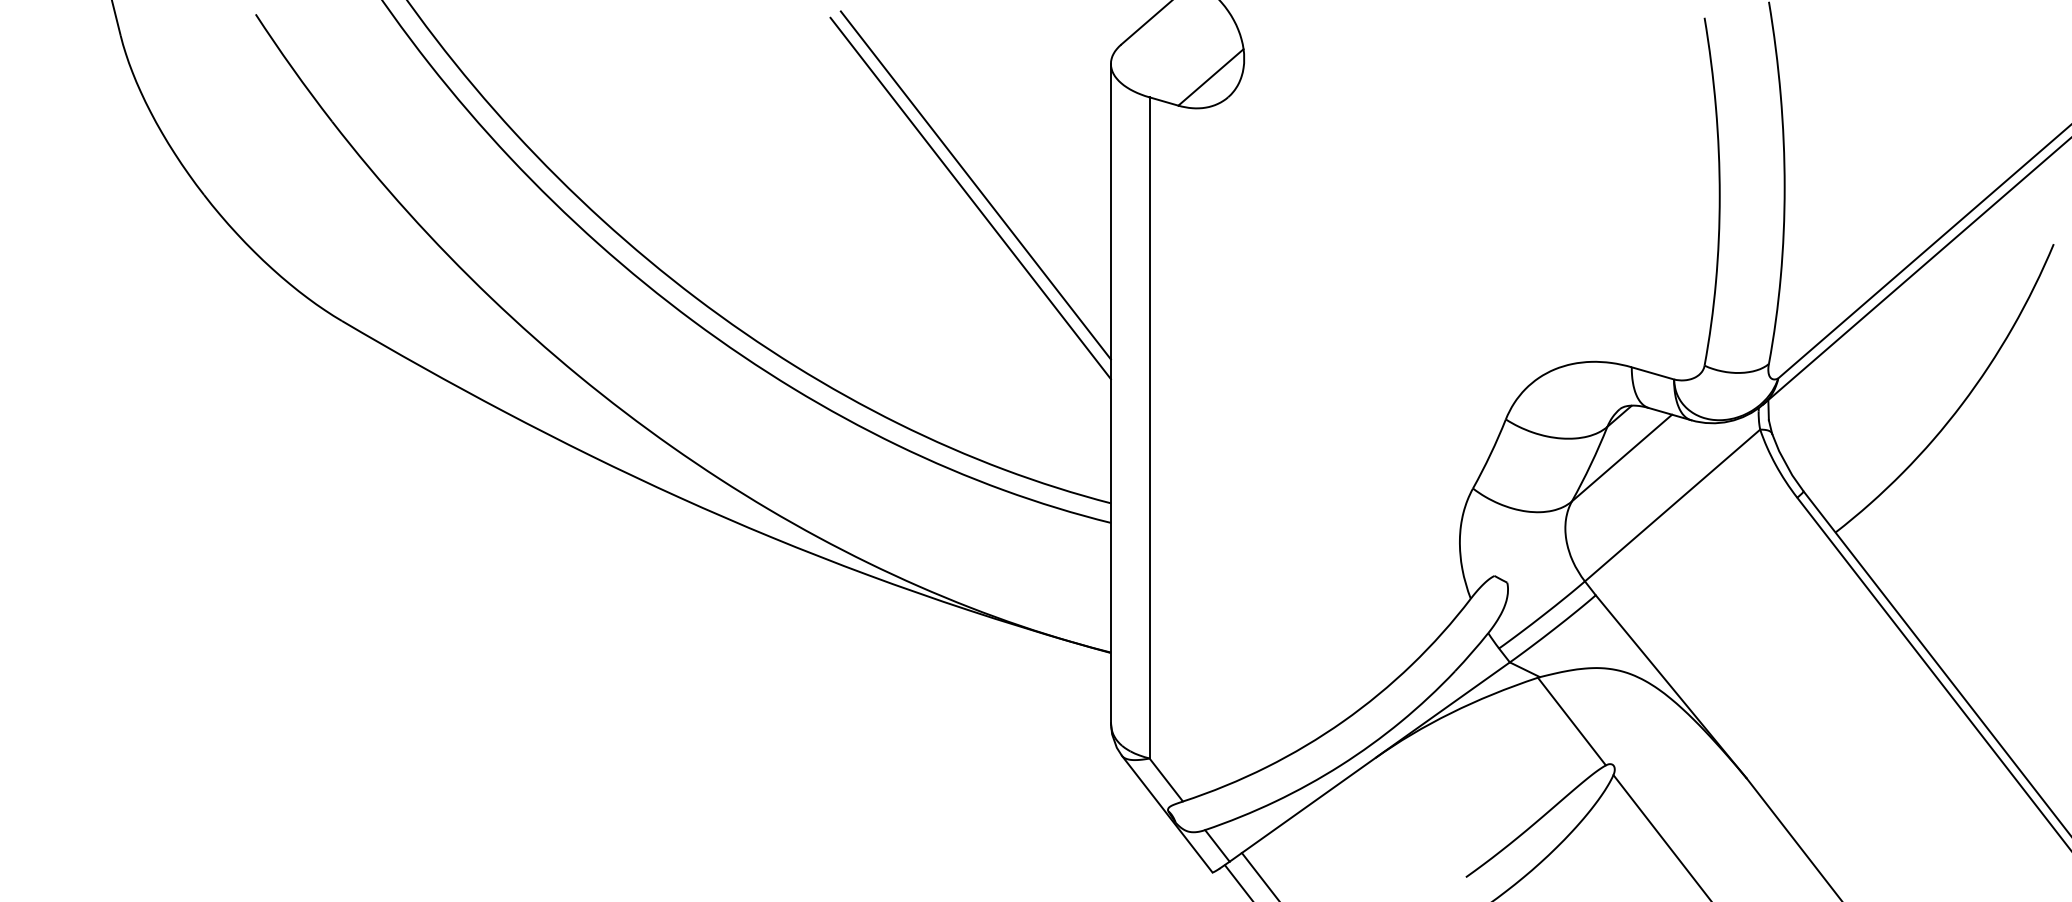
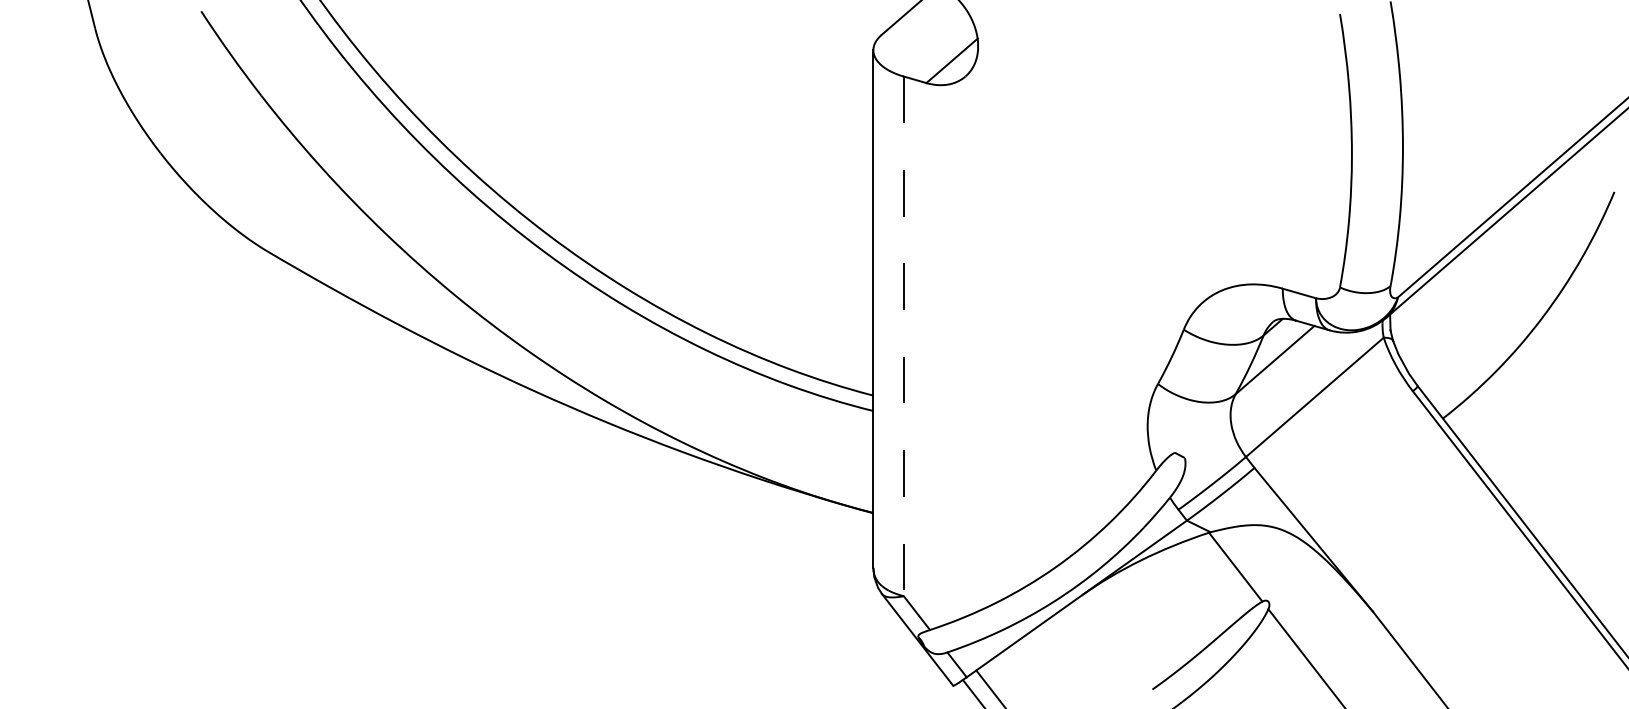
line: (975, 185) -> (766, 145), removed
line: (970, 198) -> (763, 156), removed
line: (1149, 427) -> (903, 336), solid -> dashed

